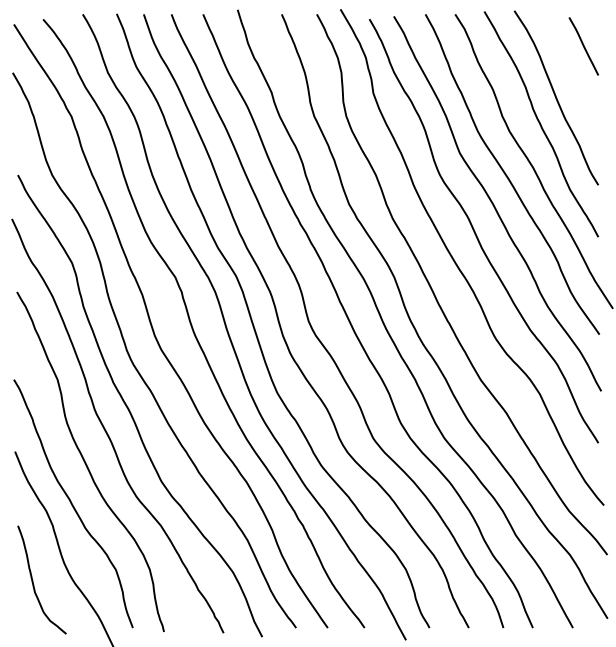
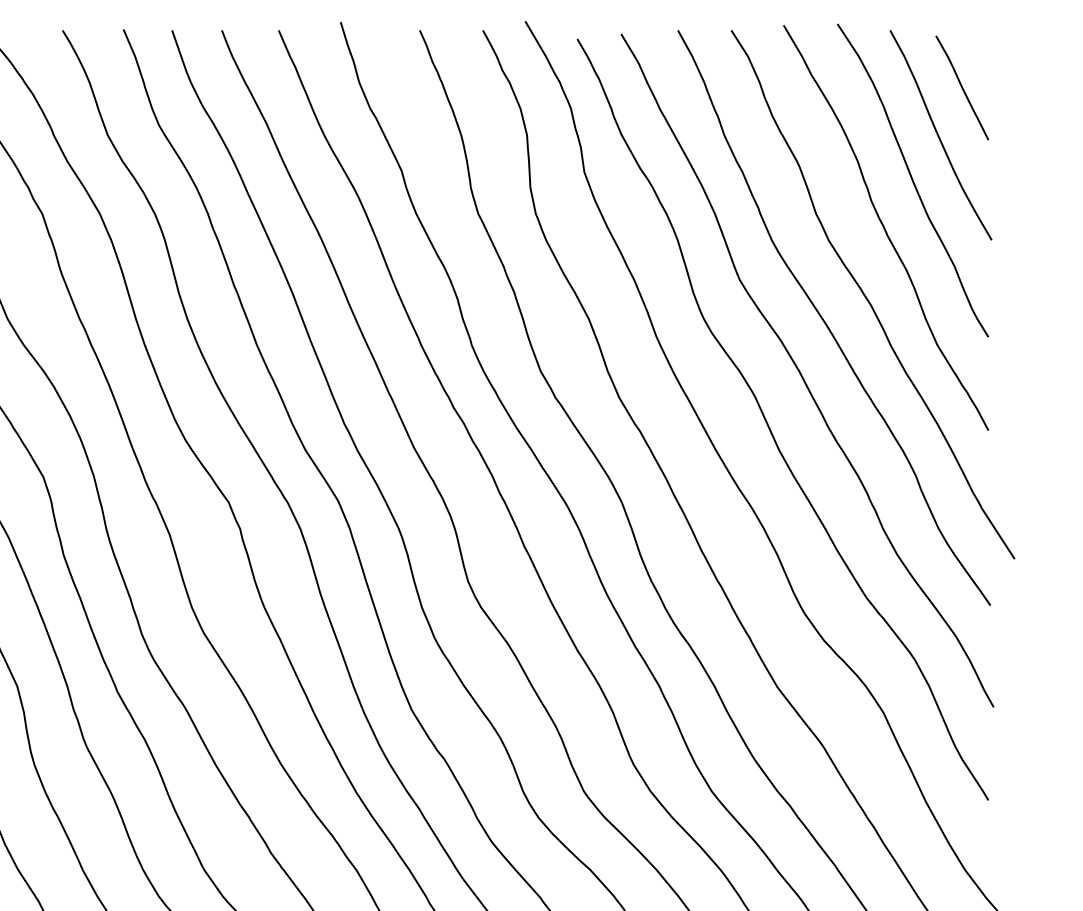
curve: (571, 72) -> (940, 134), added

